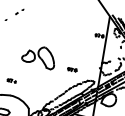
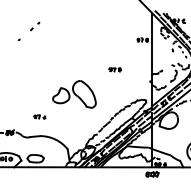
part: (38, 57) -> (74, 94), moved
part: (72, 69) -> (115, 69), moved

